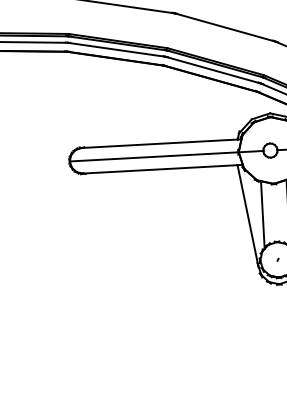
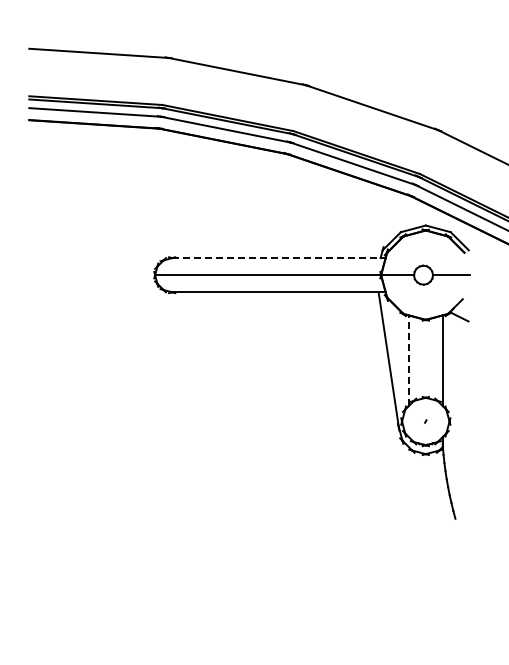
line: (159, 144) -> (276, 258), solid -> dashed
line: (262, 214) -> (408, 360), solid -> dashed

